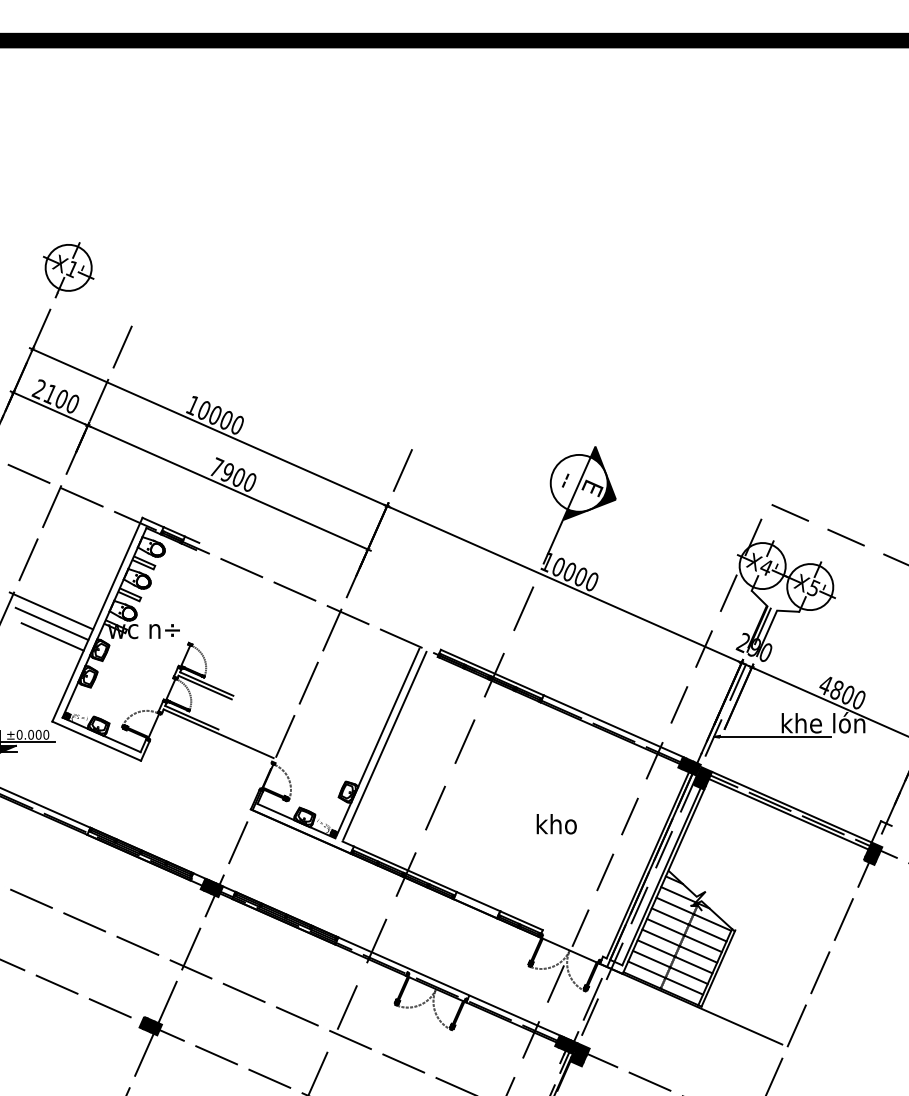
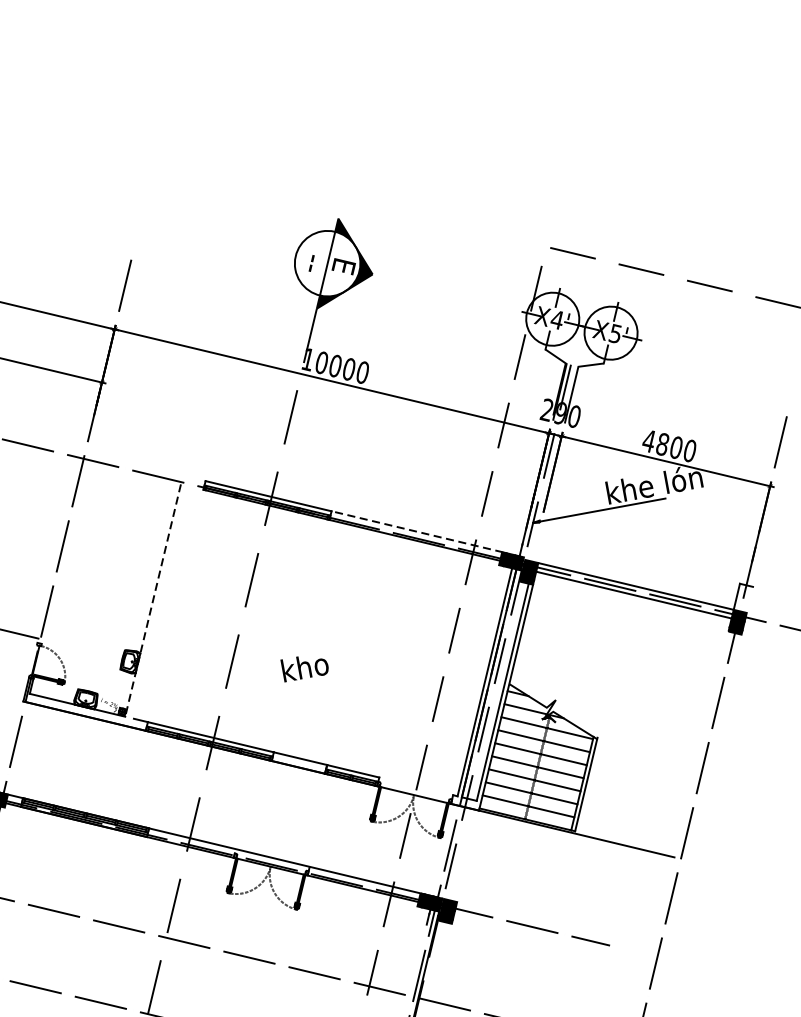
line: (613, 726) -> (417, 532), solid -> dashed
line: (377, 742) -> (152, 599), solid -> dashed
line: (384, 745) -> (161, 601), removed
text: (556, 824) -> (304, 667), moved

